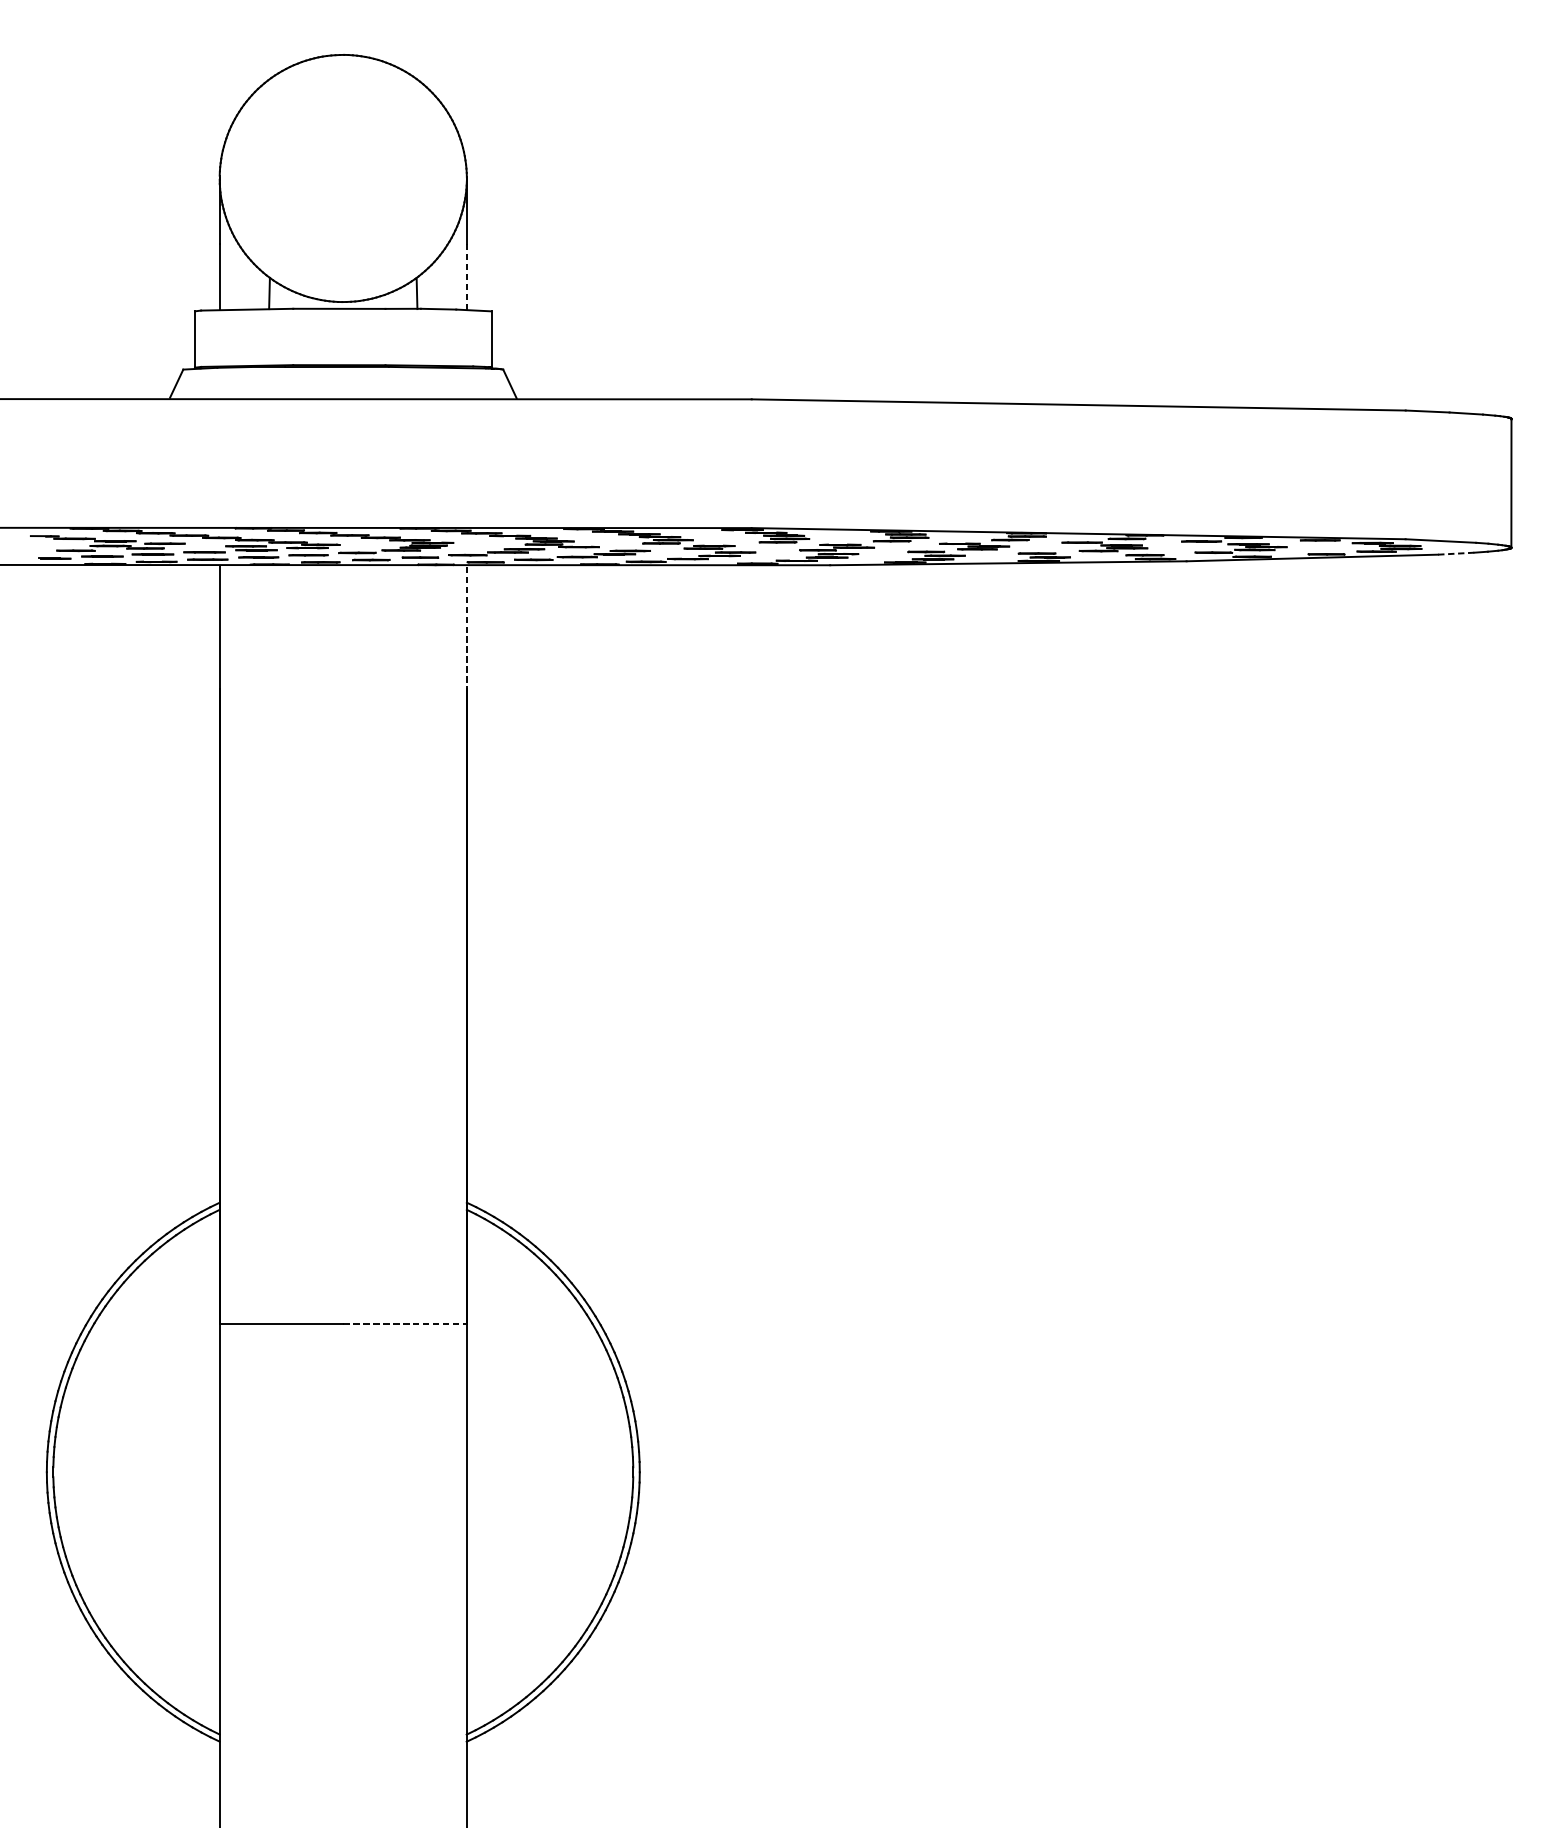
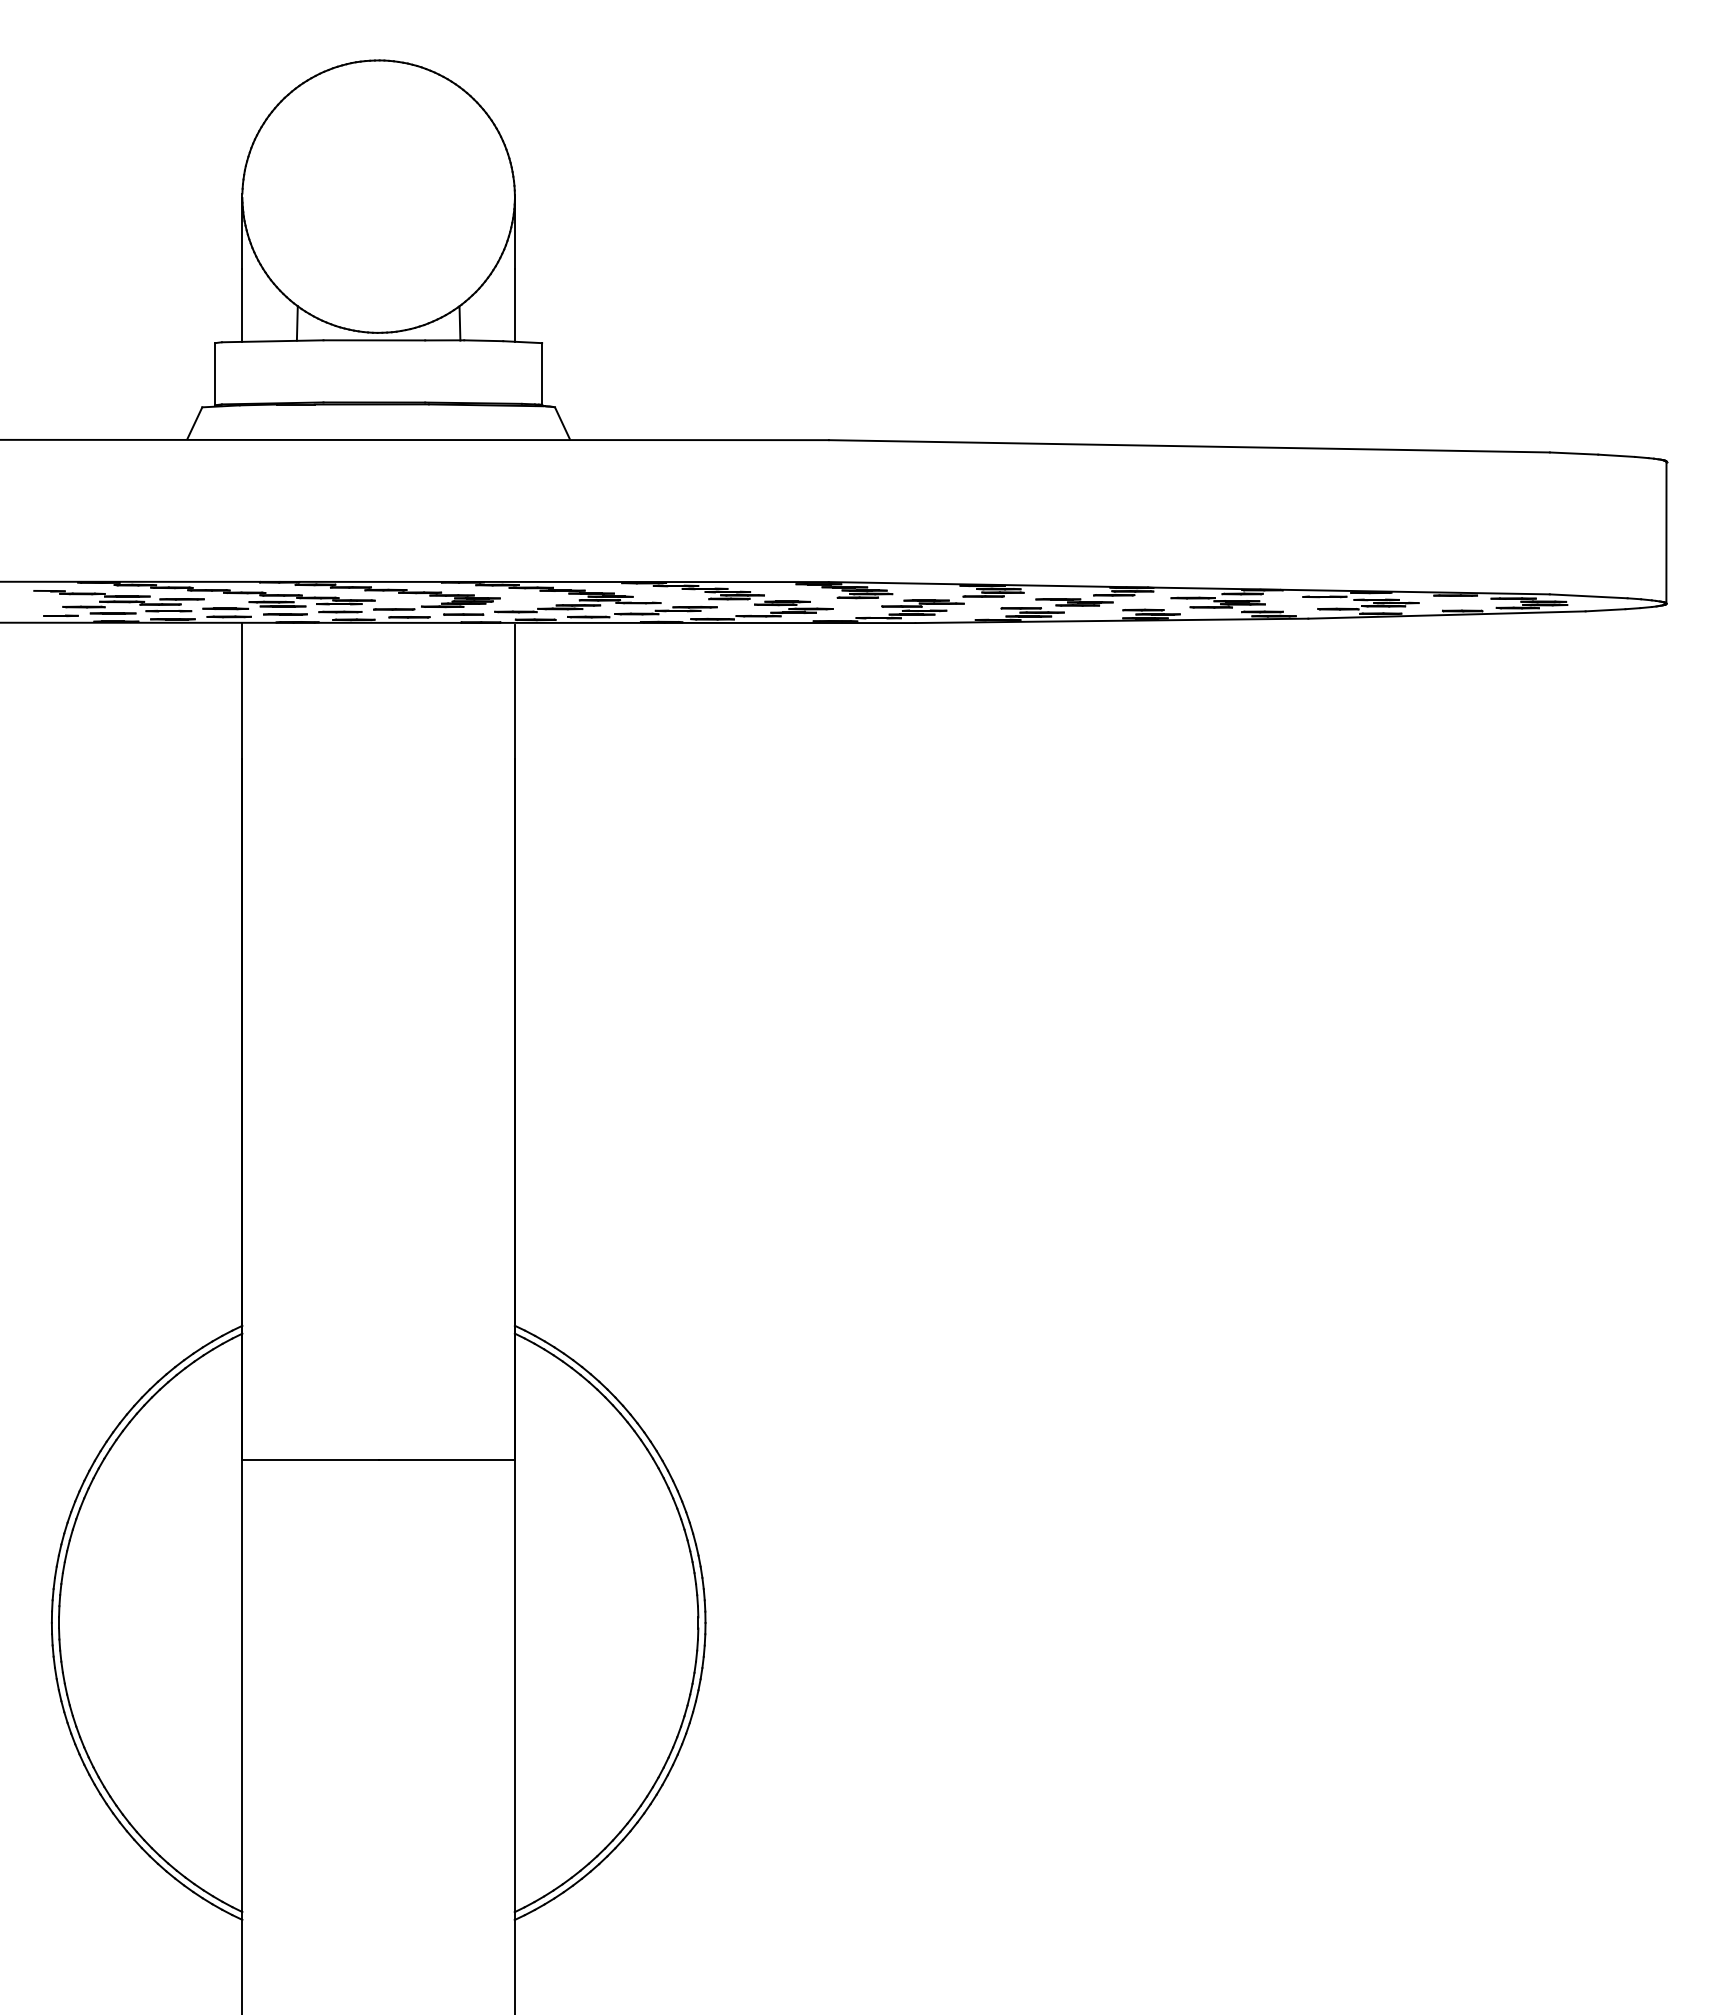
line: (466, 277) -> (514, 305), dashed -> solid
line: (1456, 553) -> (1605, 610), dashed -> solid
line: (466, 628) -> (514, 692), dashed -> solid
line: (405, 1324) -> (447, 1459), dashed -> solid

